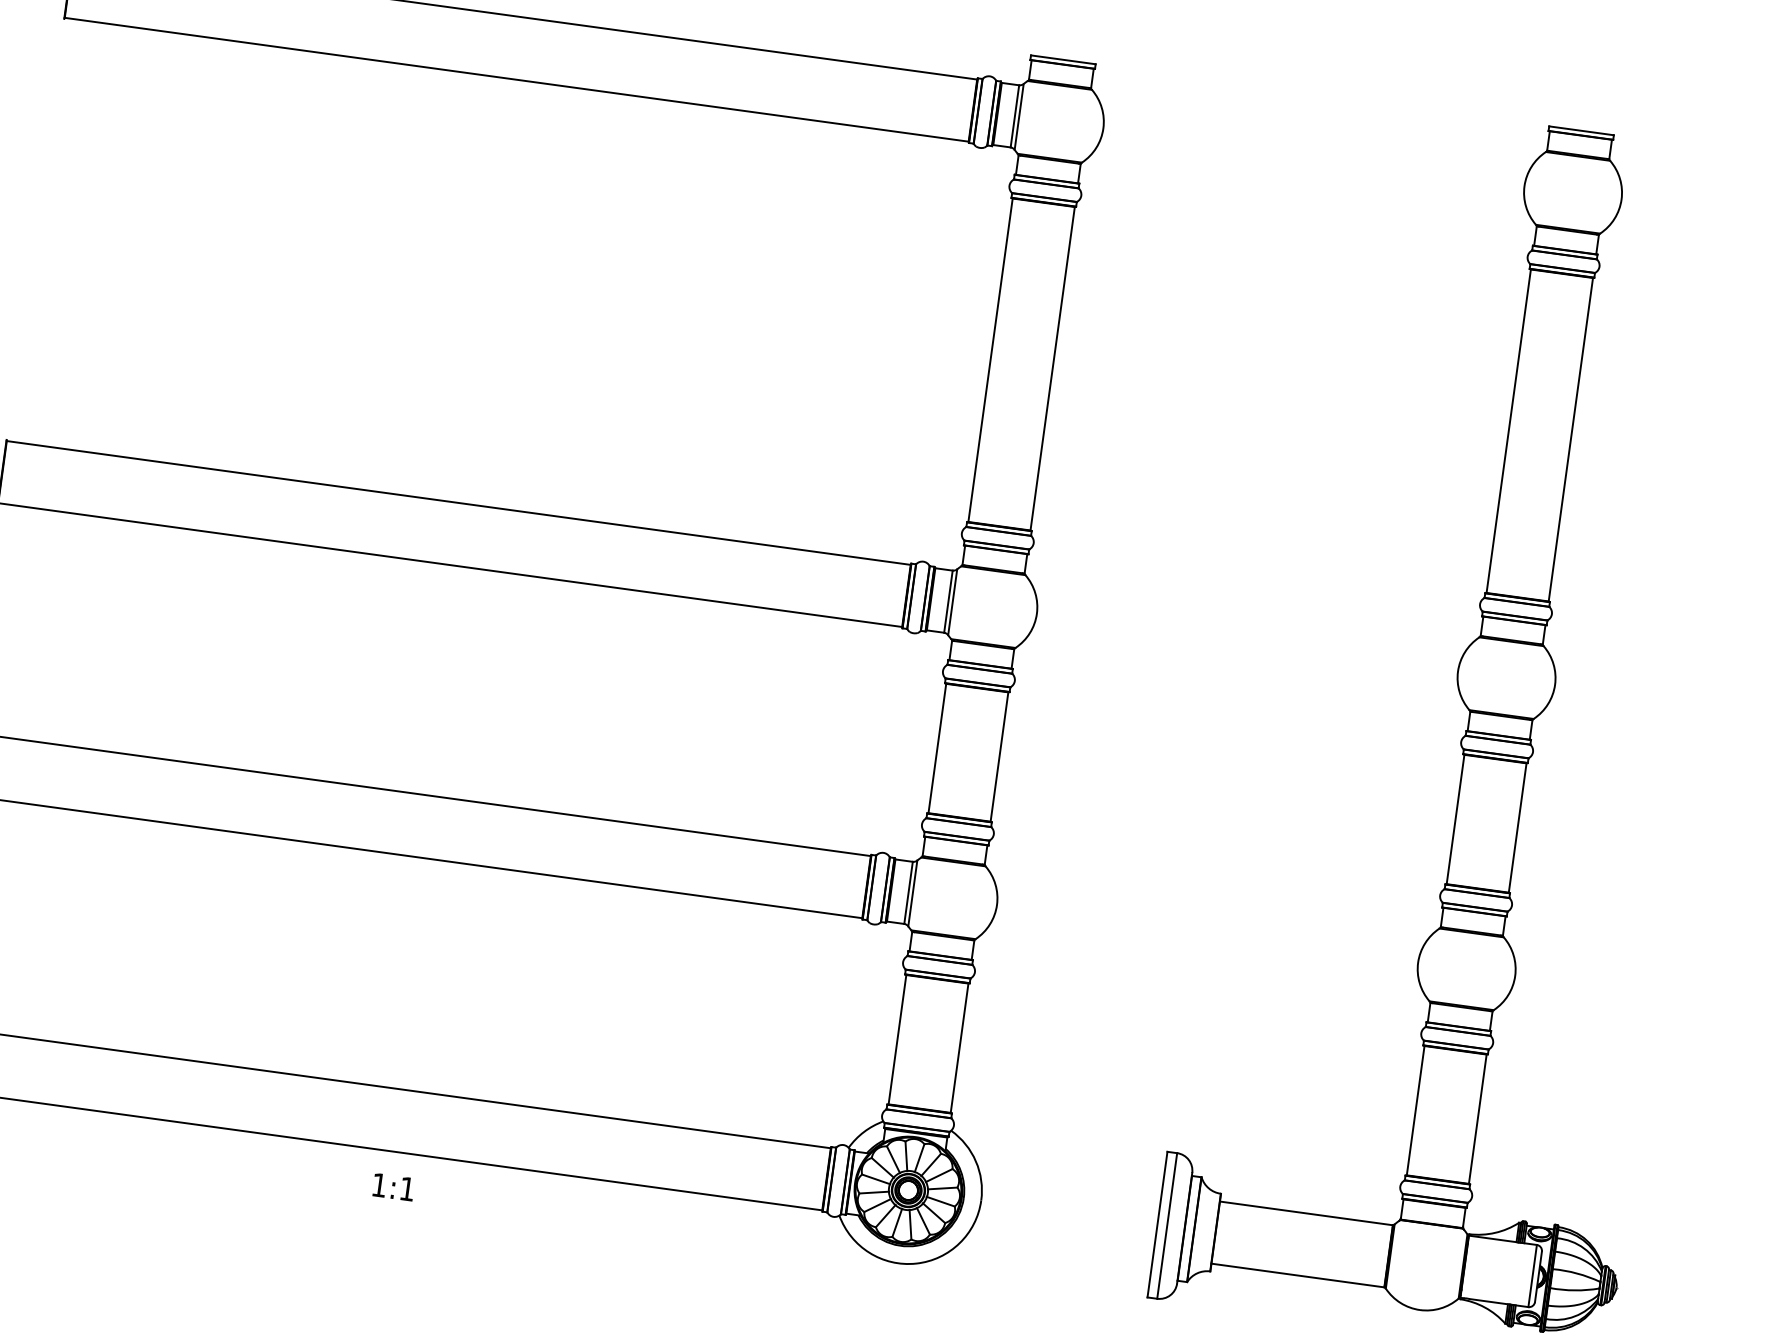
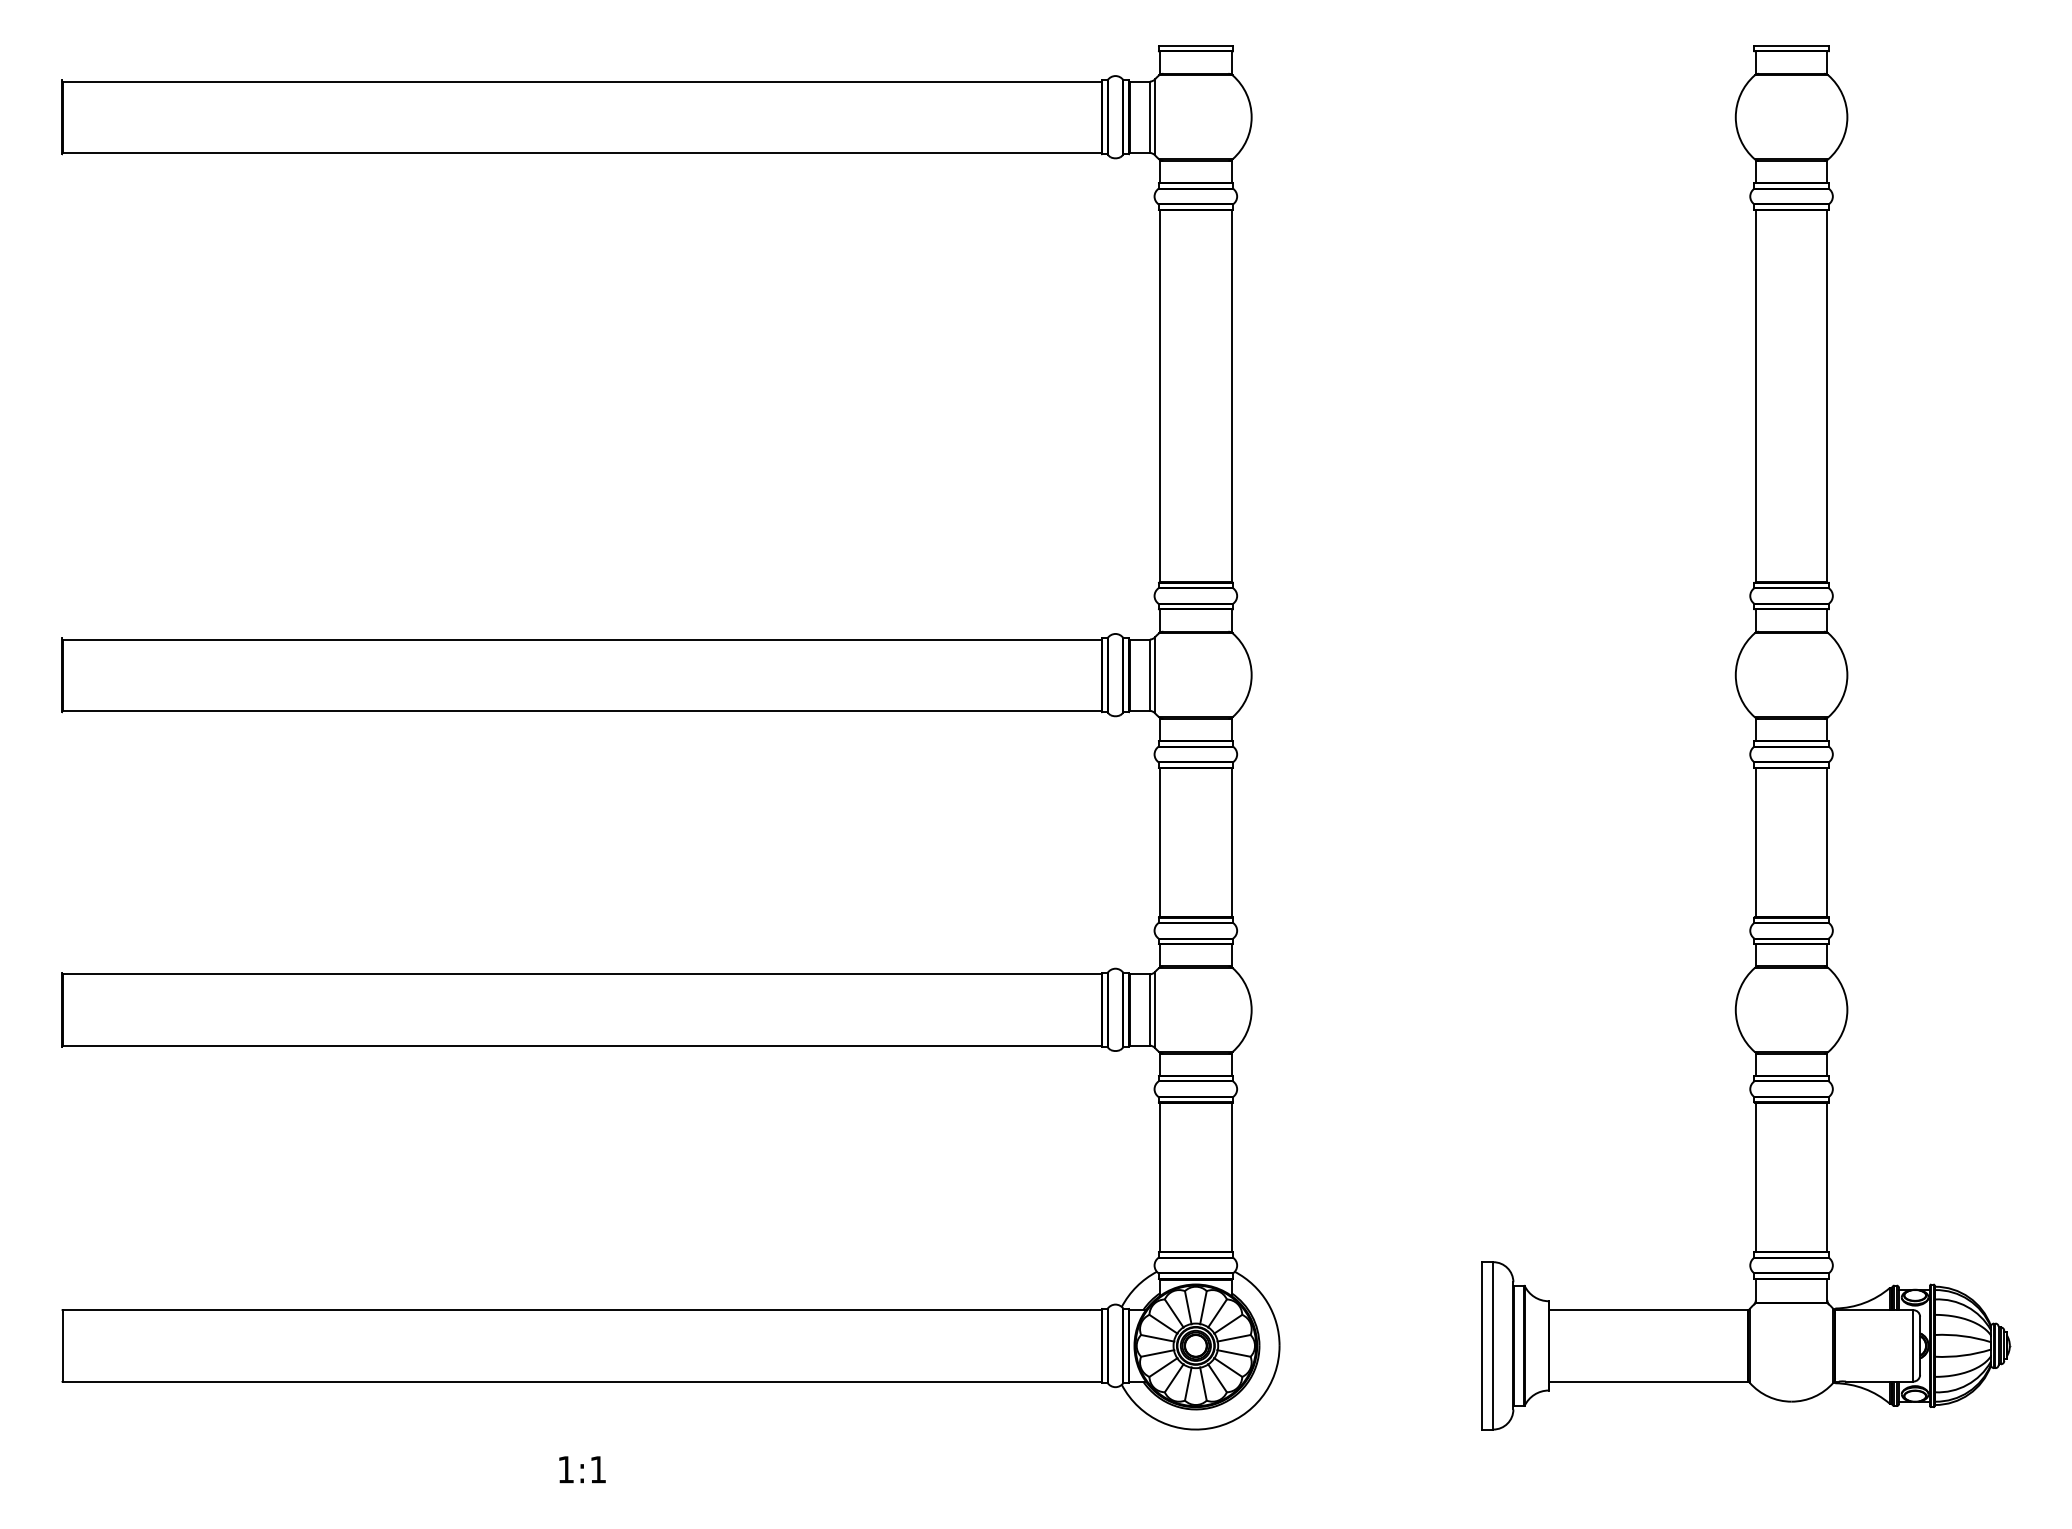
text: (393, 1187) -> (582, 1469), moved

